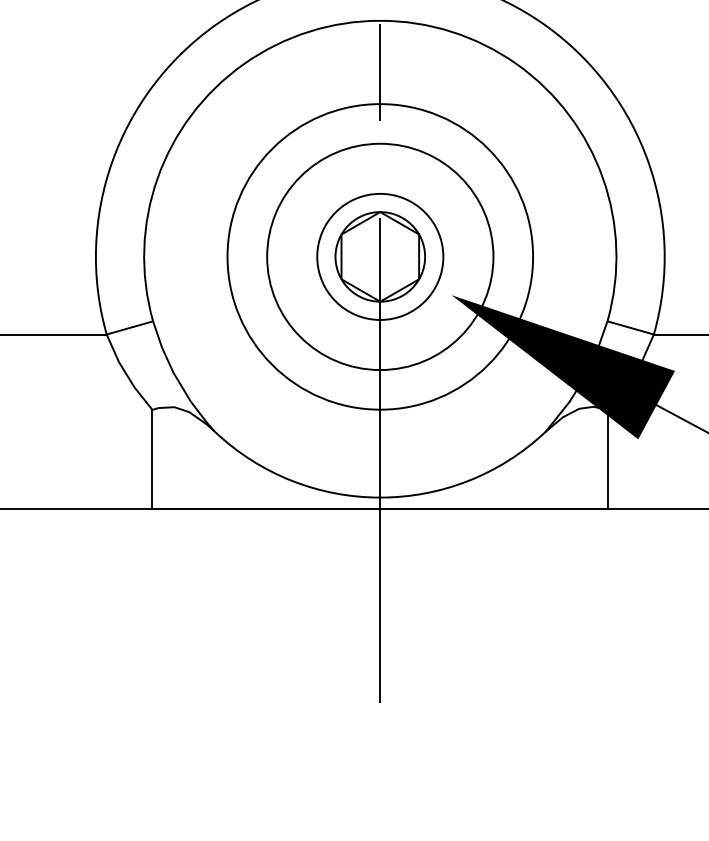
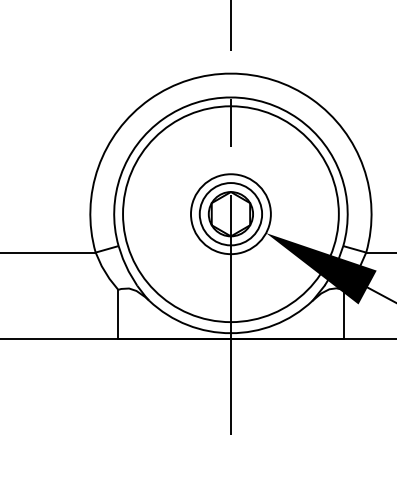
circle: (379, 257) -> (230, 214), size x0.71
circle: (379, 257) -> (230, 214), size x1.43

